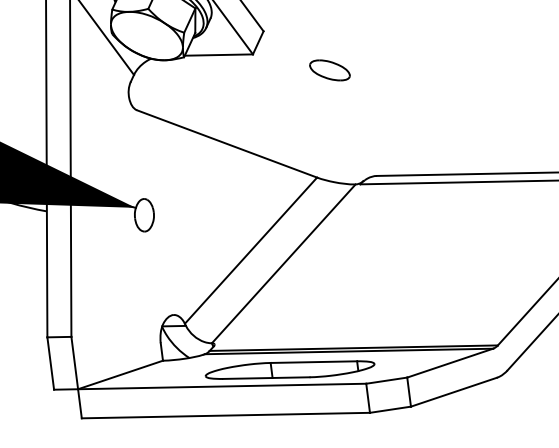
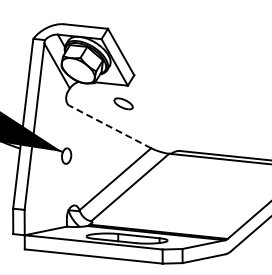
part: (329, 69) -> (123, 103), moved
line: (225, 143) -> (109, 126), solid -> dashed

